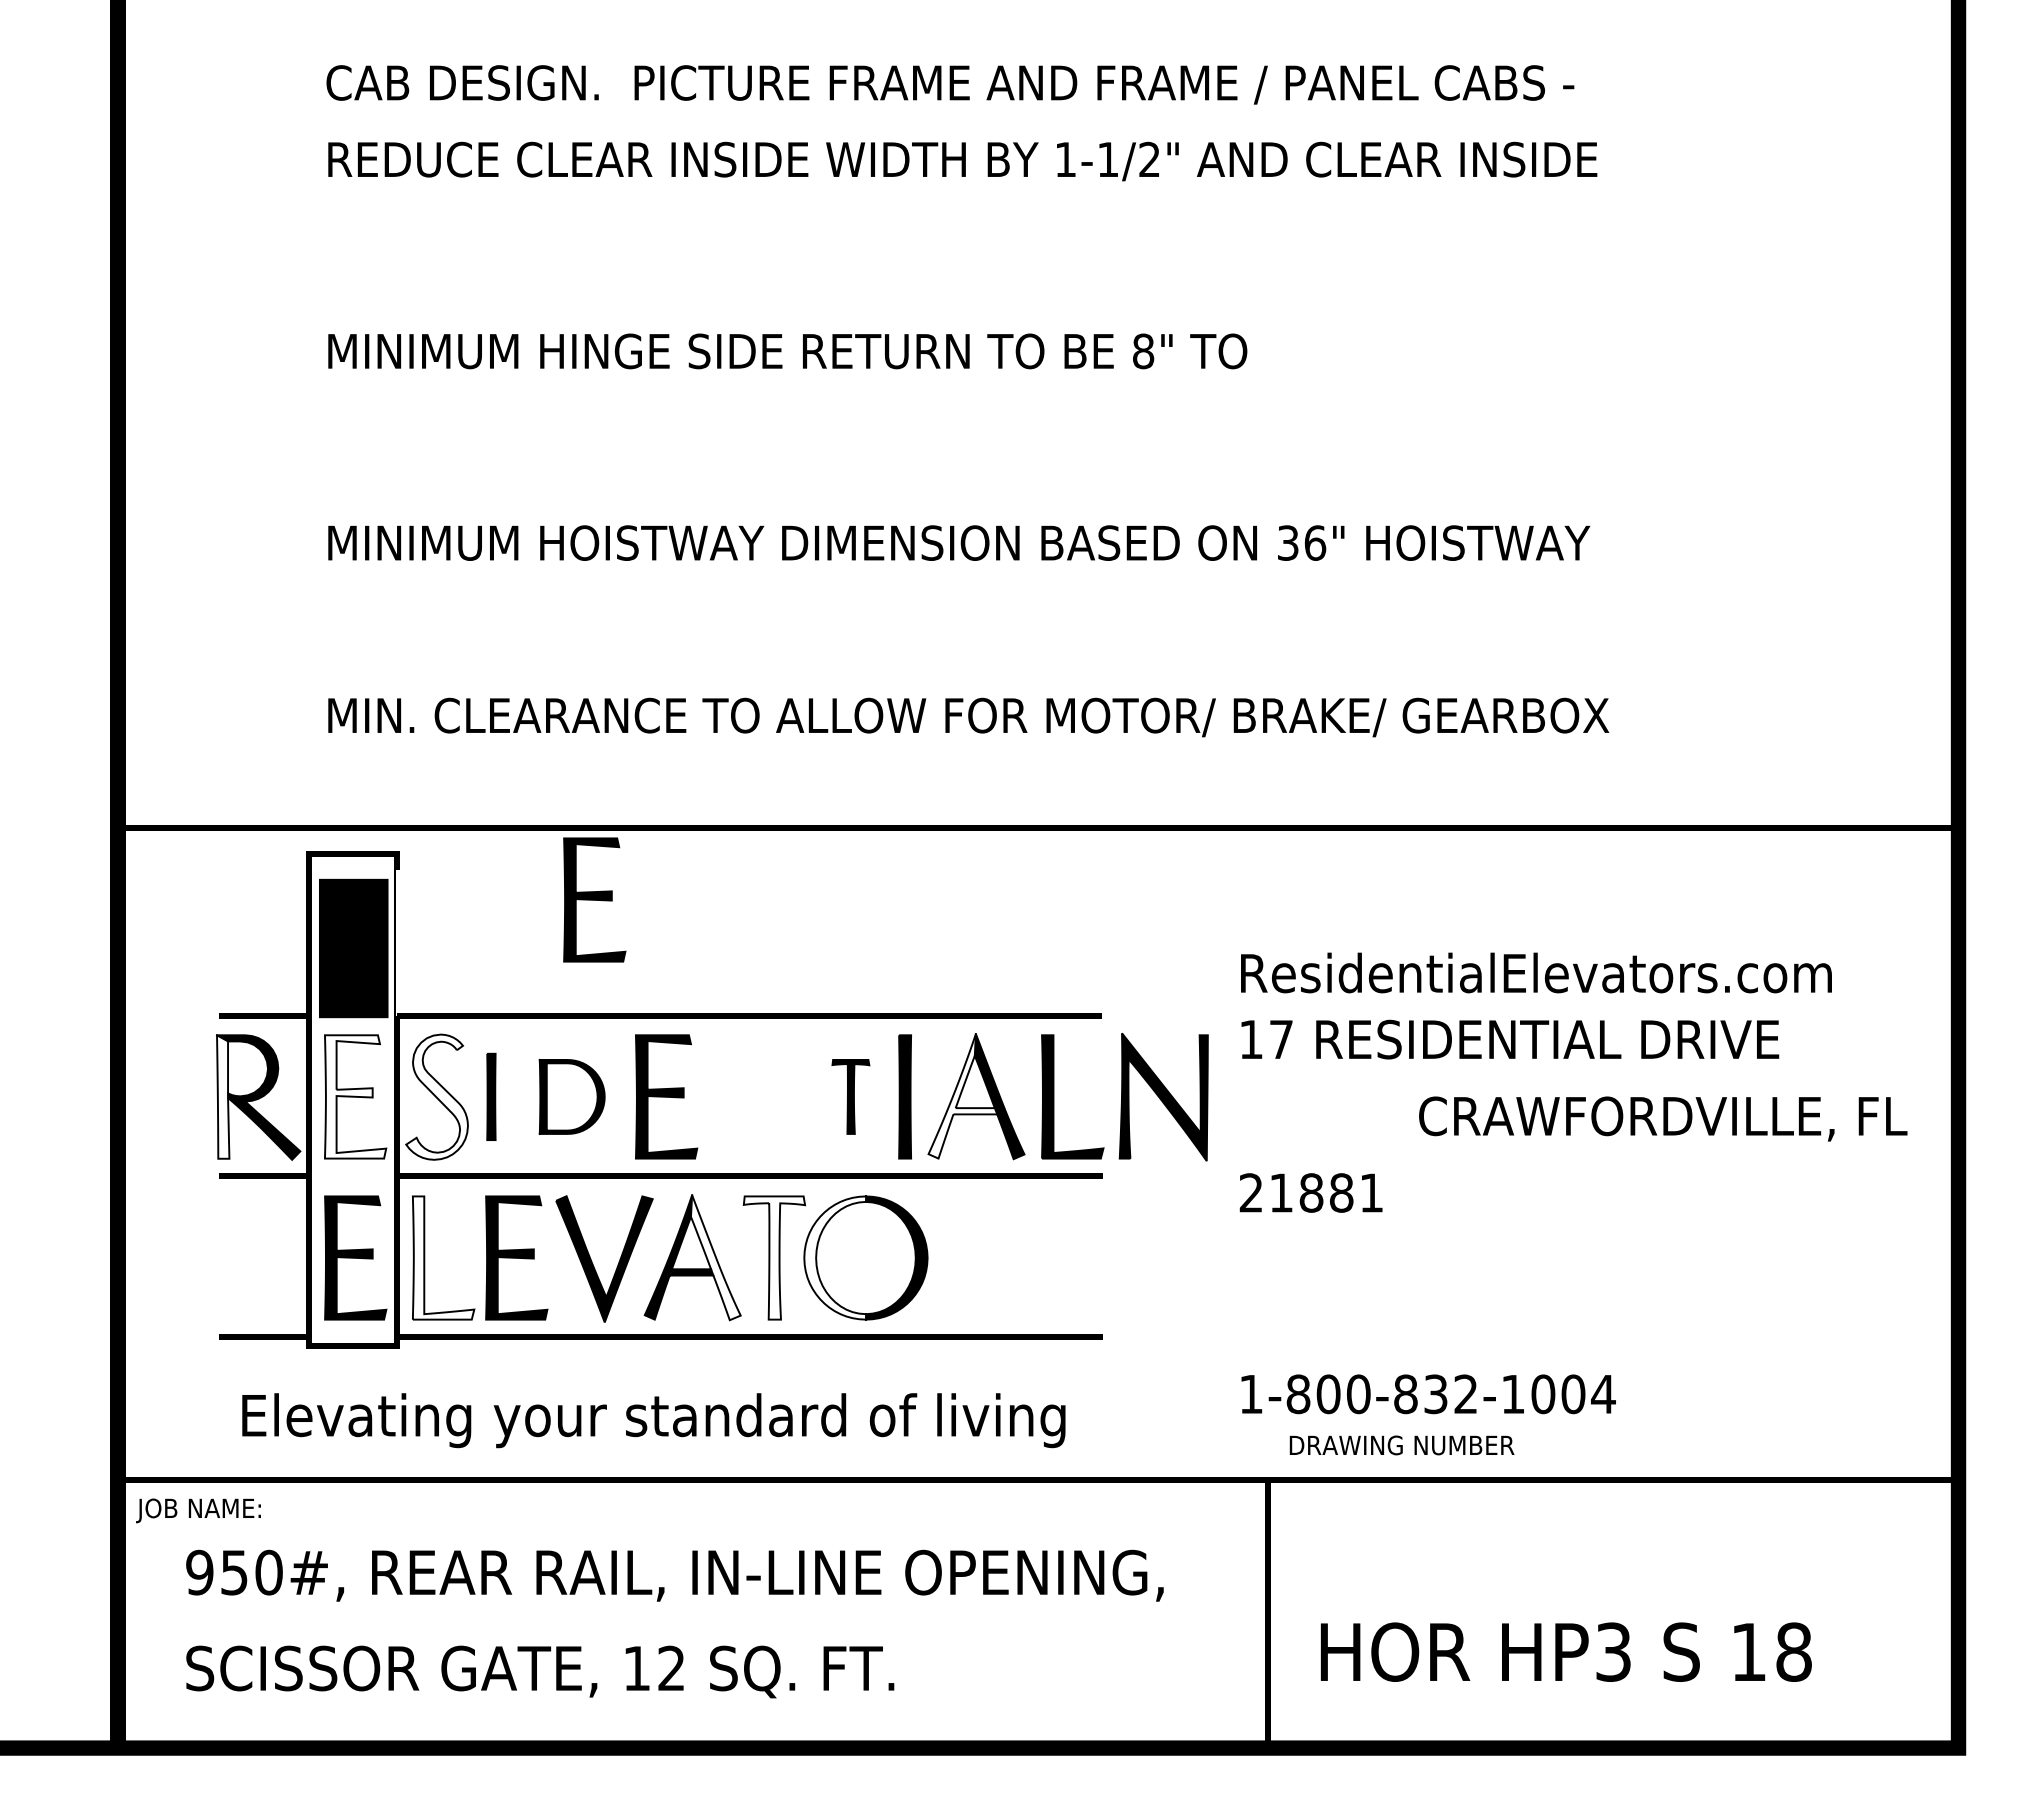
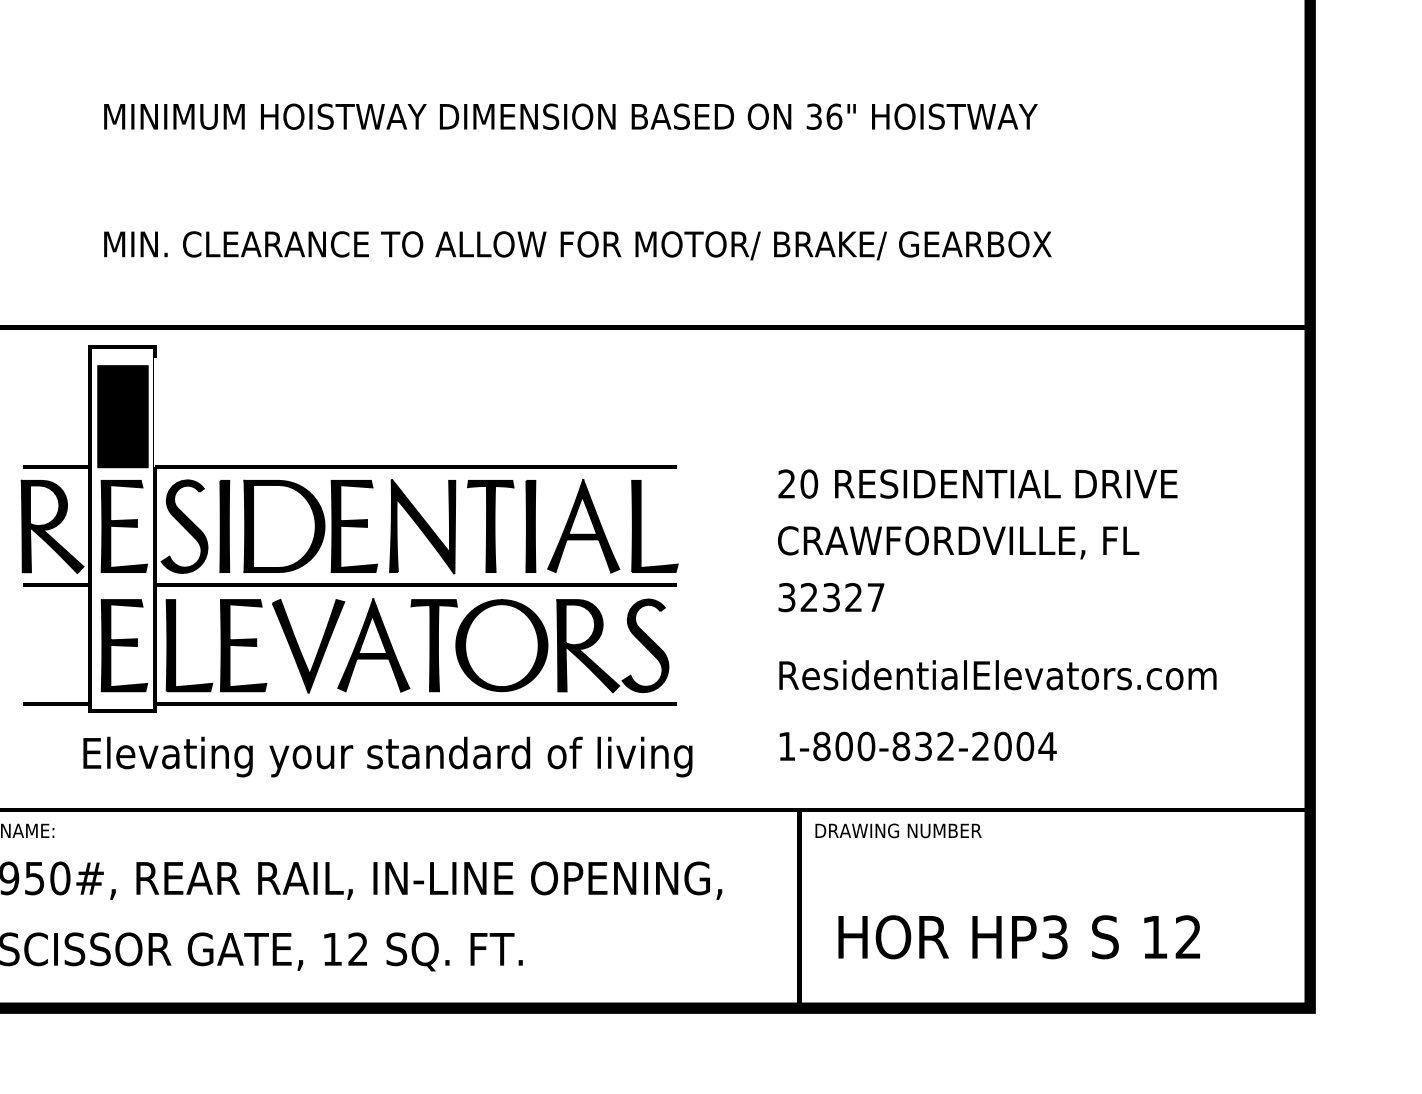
part: (594, 899) -> (301, 380), removed
text: (1536, 972) -> (997, 674), moved
text: (1266, 1039) -> (798, 483), 17 -> 20
fill: (223, 1096) -> (26, 526), added
fill: (355, 1096) -> (124, 526), added
fill: (436, 1096) -> (184, 526), added
part: (491, 1096) -> (224, 526), size x1.43
part: (572, 1096) -> (284, 526), size x1.67
part: (850, 1096) -> (490, 526), size x1.67
fill: (962, 1096) -> (573, 526), added
part: (1163, 1096) -> (422, 526), moved
text: (1663, 1118) -> (958, 542), moved
text: (1310, 1192) -> (830, 597), 21881 -> 32327
part: (999, 1245) -> (600, 636), added
fill: (443, 1257) -> (189, 645), added
fill: (715, 1257) -> (390, 645), added
fill: (774, 1257) -> (434, 645), added
fill: (834, 1257) -> (478, 645), added
text: (1512, 1393) -> (980, 745), 1-800-832-1004 -> 1-800-832-2004
text: (653, 1420) -> (387, 756), moved
text: (1401, 1445) -> (898, 830), moved
text: (1793, 1651) -> (1188, 936), 18 -> 12

